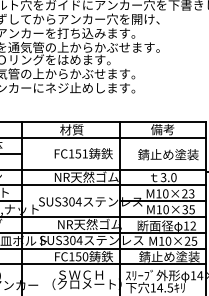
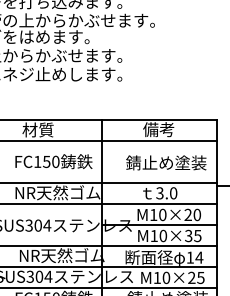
text: (84, 153) -> (54, 161), FC151 -> FC150
text: (191, 193) -> (197, 214), M10×23 -> M10×20
text: (193, 225) -> (199, 256), 12 -> 14

